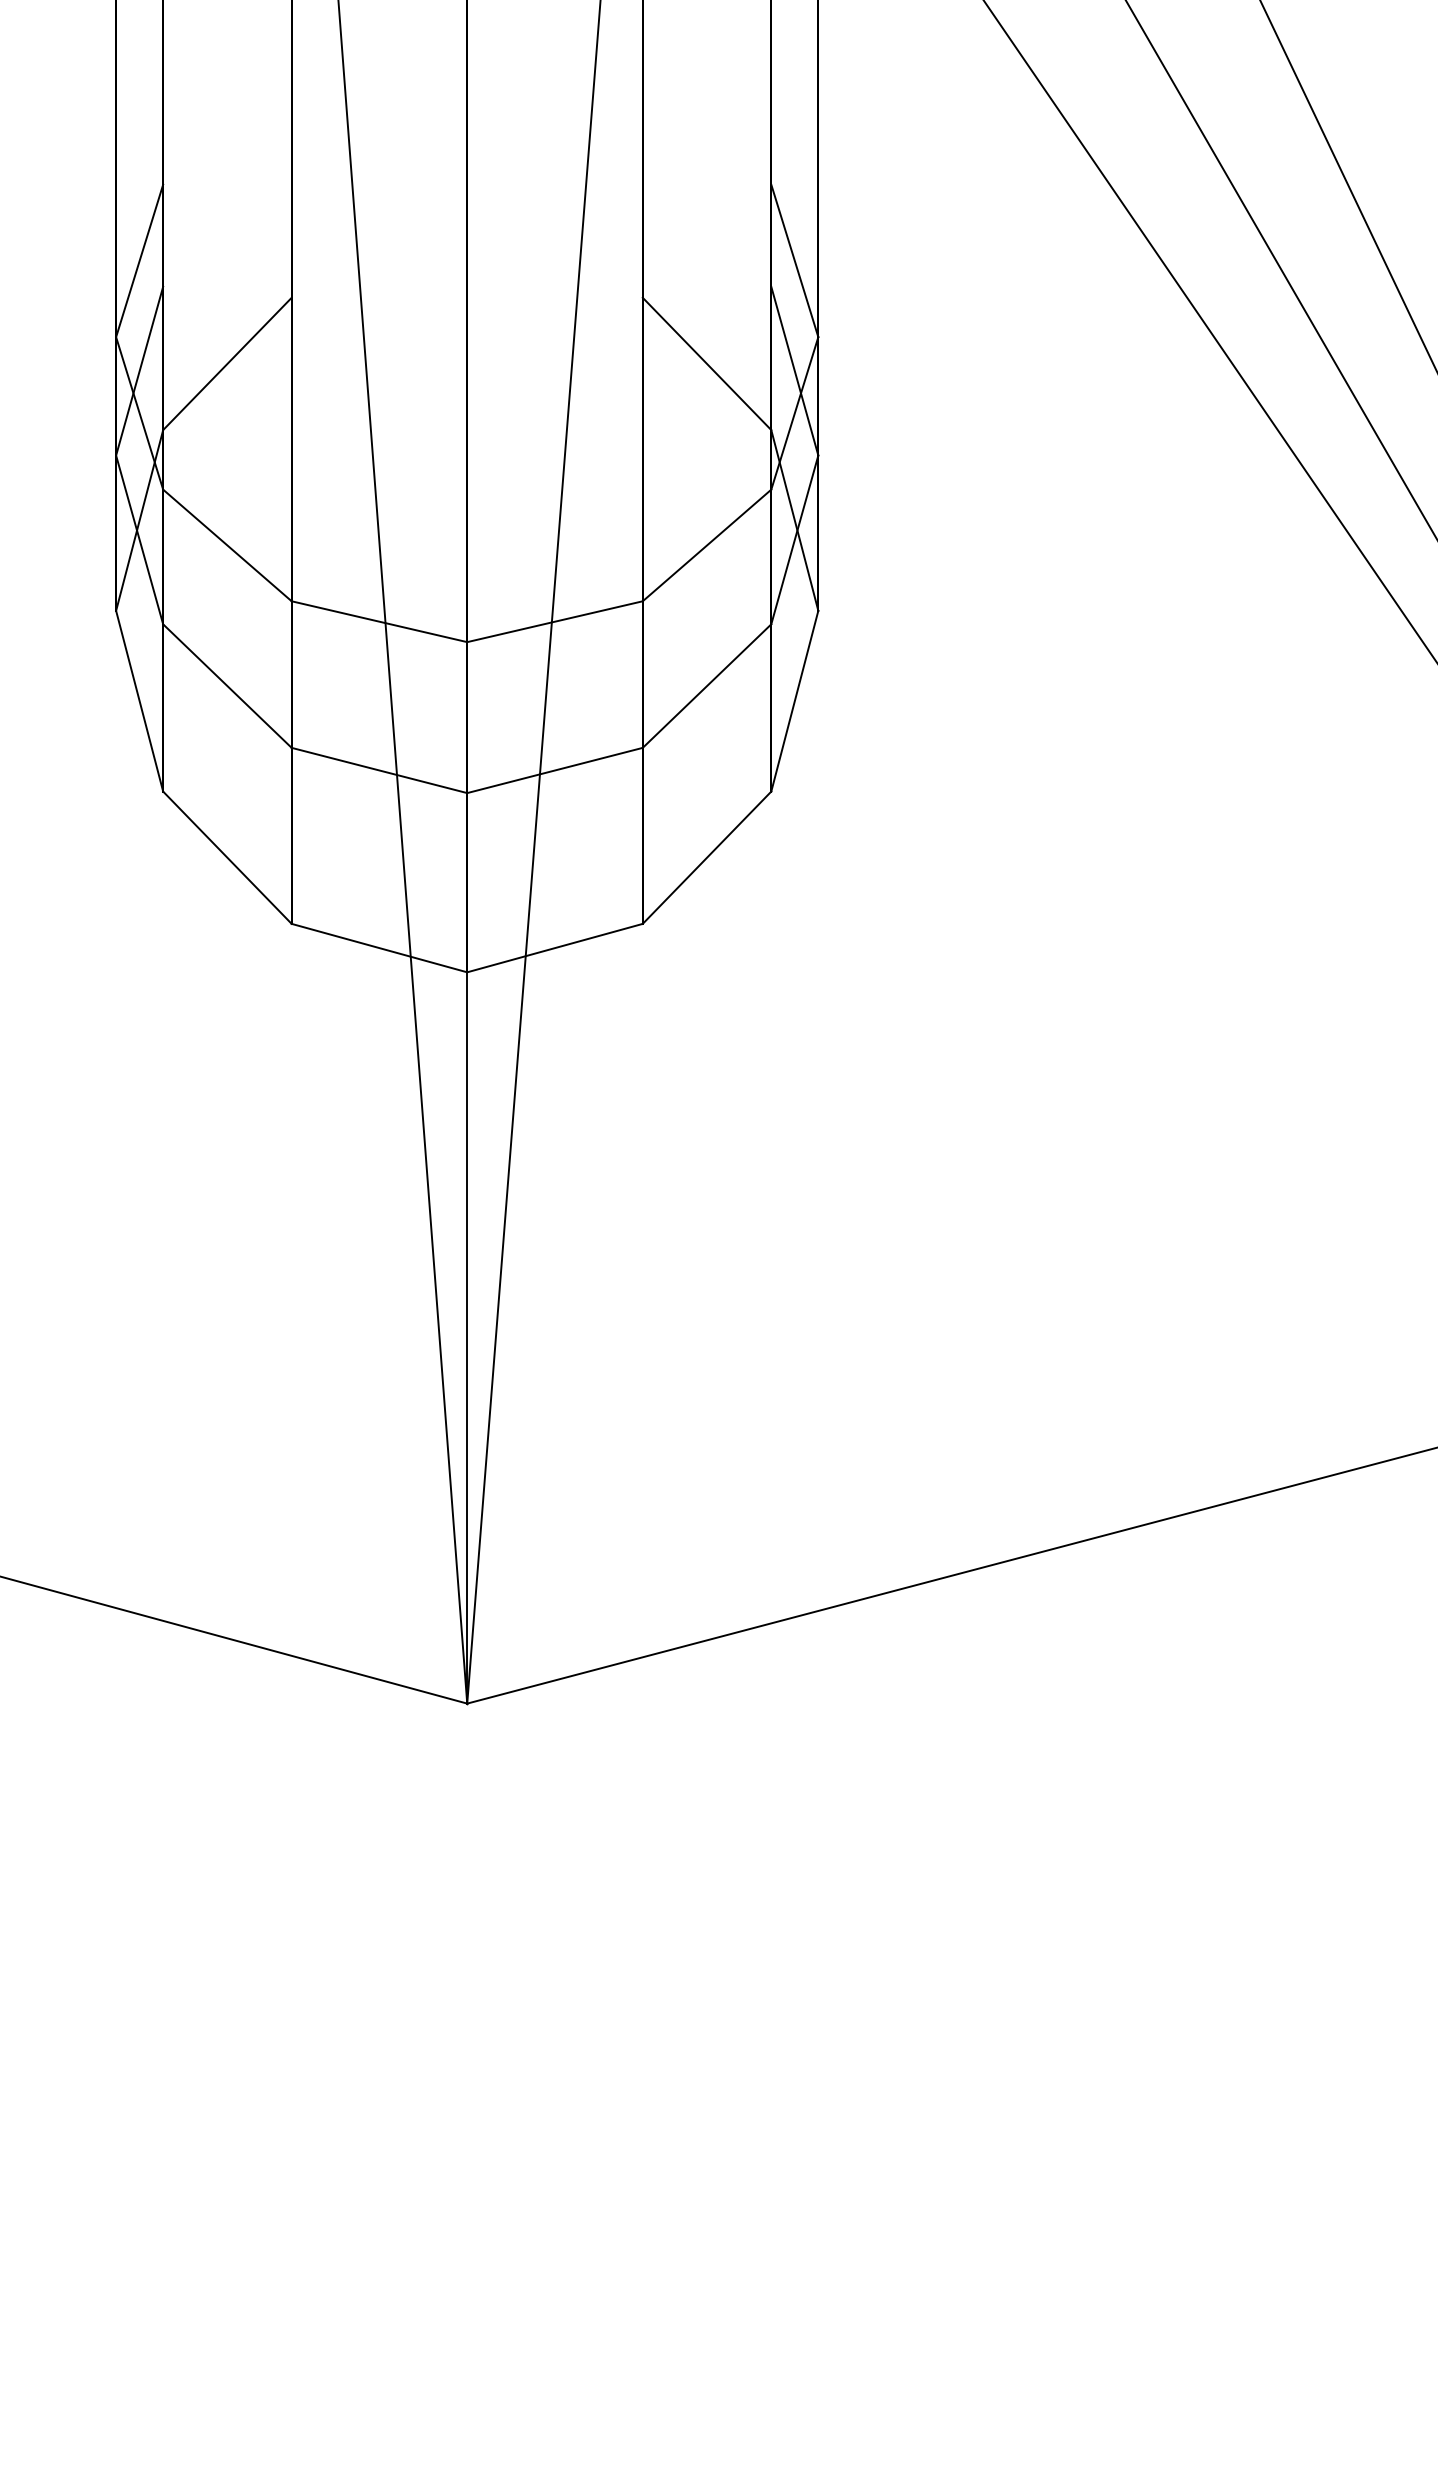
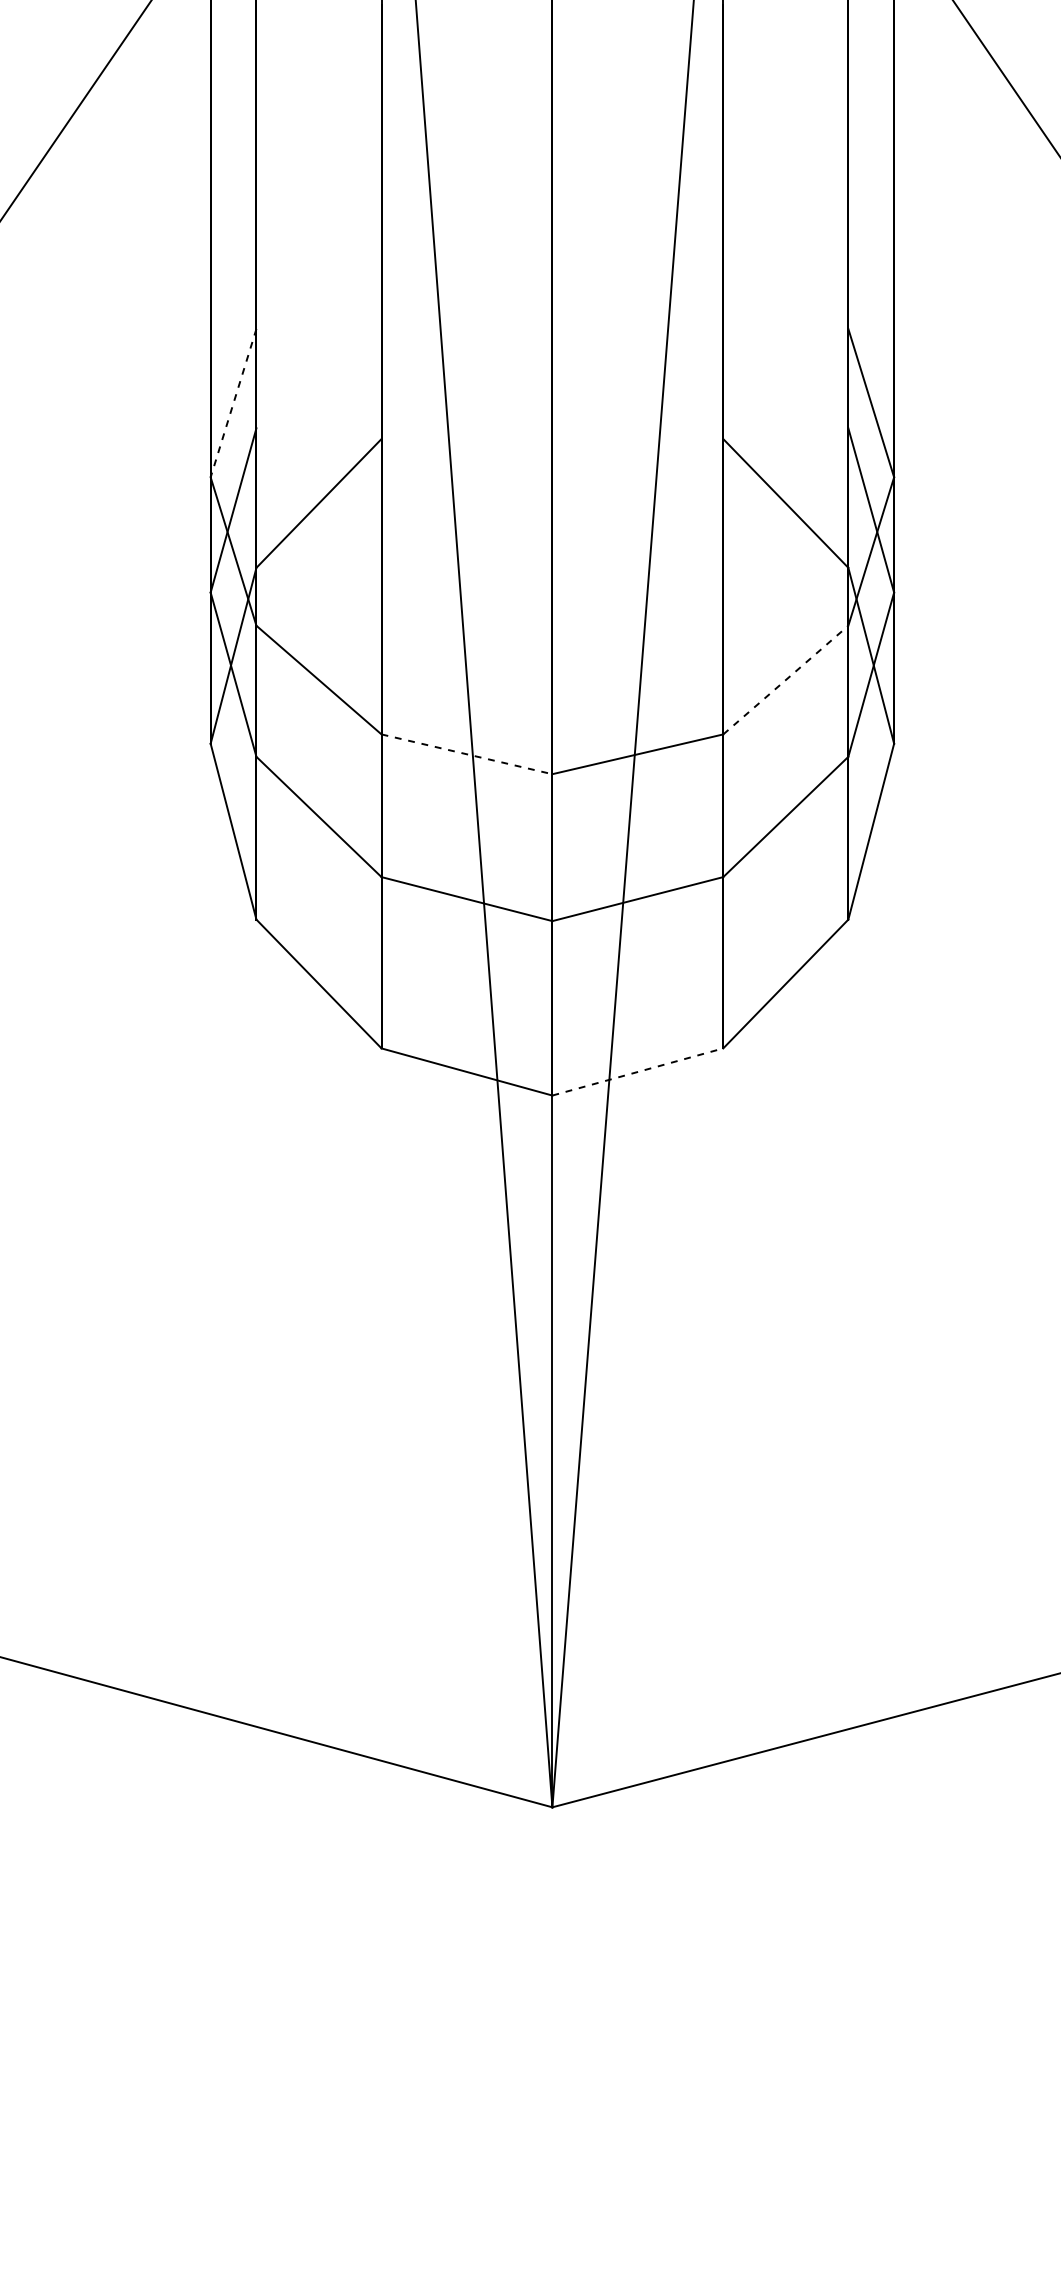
line: (139, 260) -> (233, 402), solid -> dashed
line: (707, 545) -> (786, 680), solid -> dashed
line: (379, 621) -> (467, 754), solid -> dashed
line: (555, 947) -> (638, 1071), solid -> dashed

